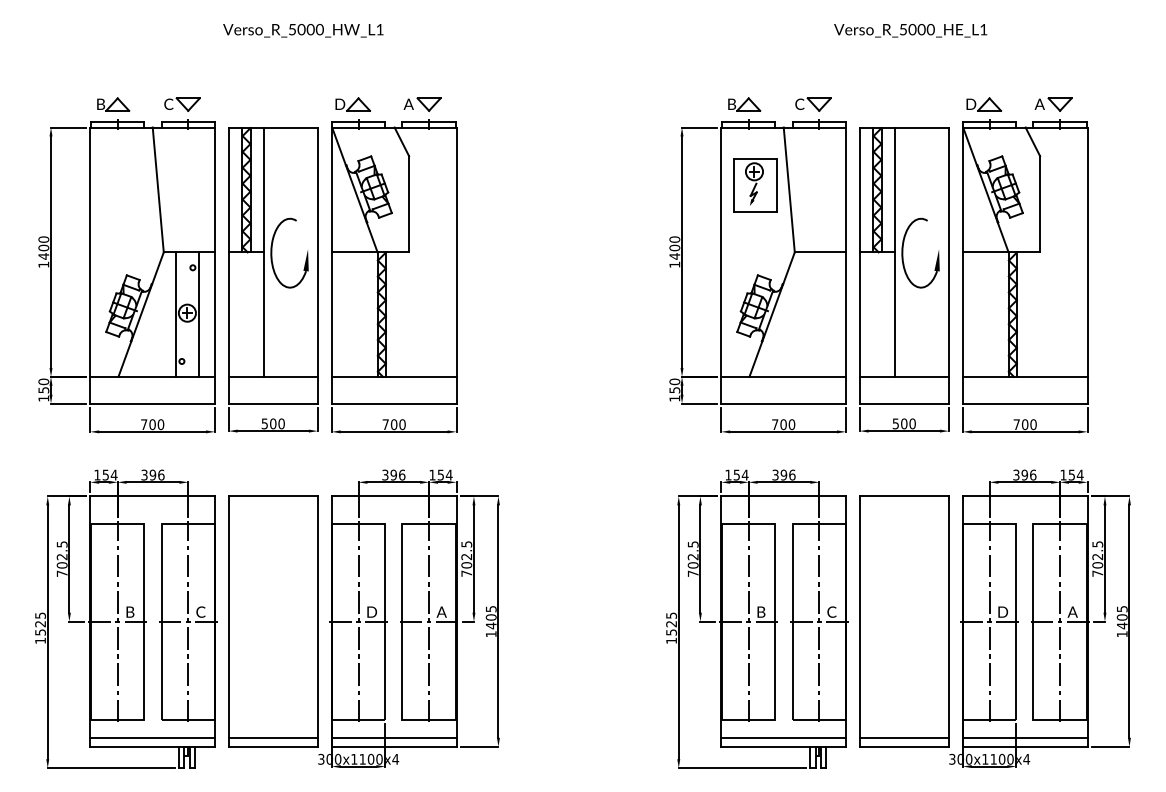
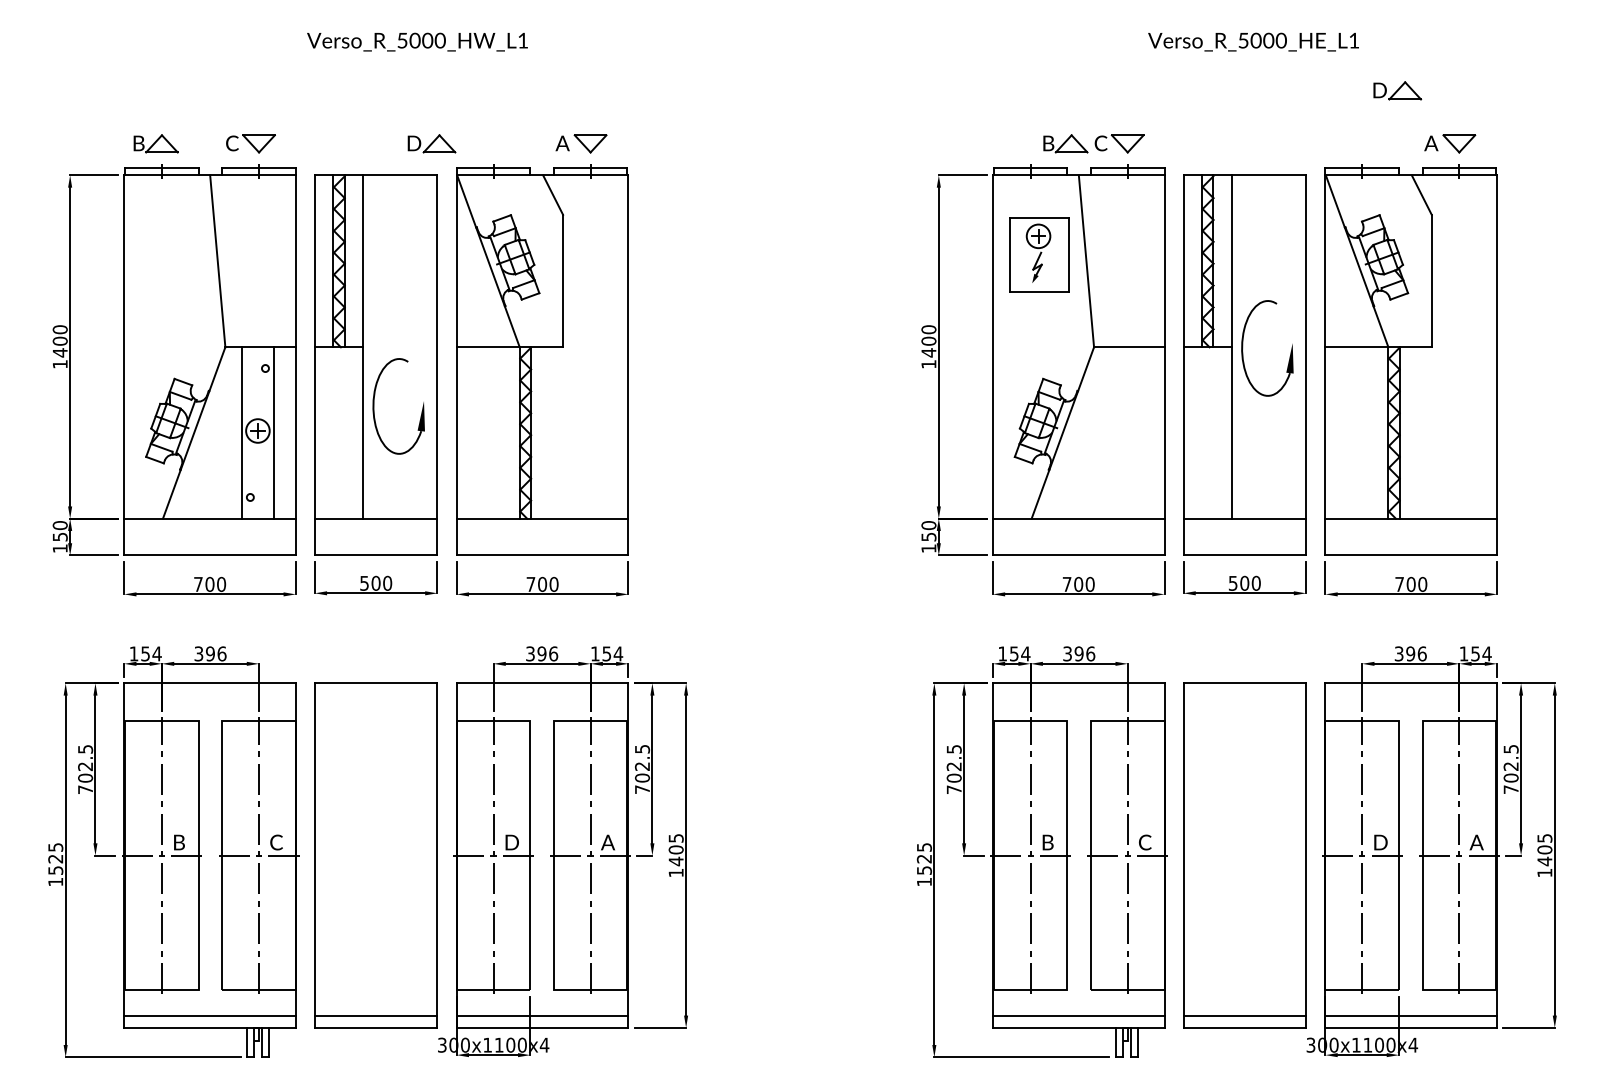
part: (352, 104) -> (431, 143), moved
part: (744, 104) -> (1065, 143), moved
part: (983, 104) -> (1397, 90), moved
part: (306, 256) -> (421, 411), moved

